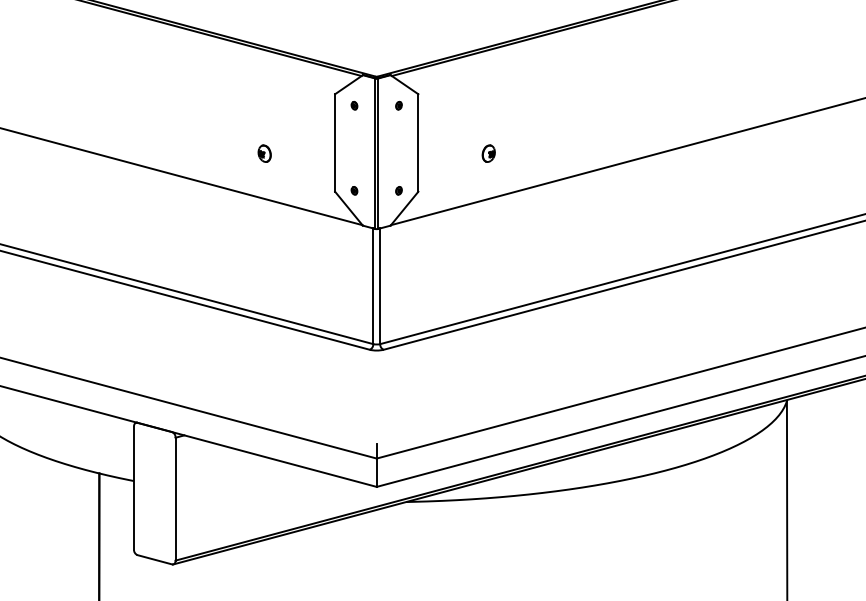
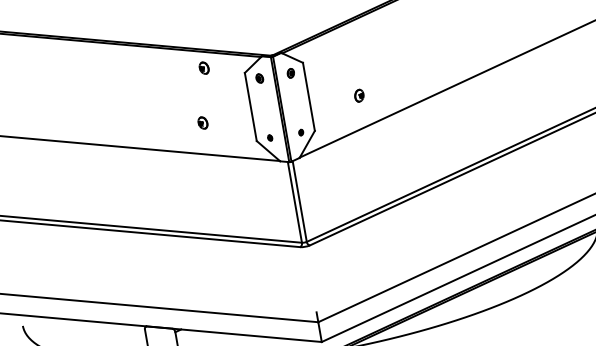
part: (279, 77) -> (204, 68), added
part: (354, 105) -> (259, 78), size x1.6
part: (398, 105) -> (290, 73), size x1.6

